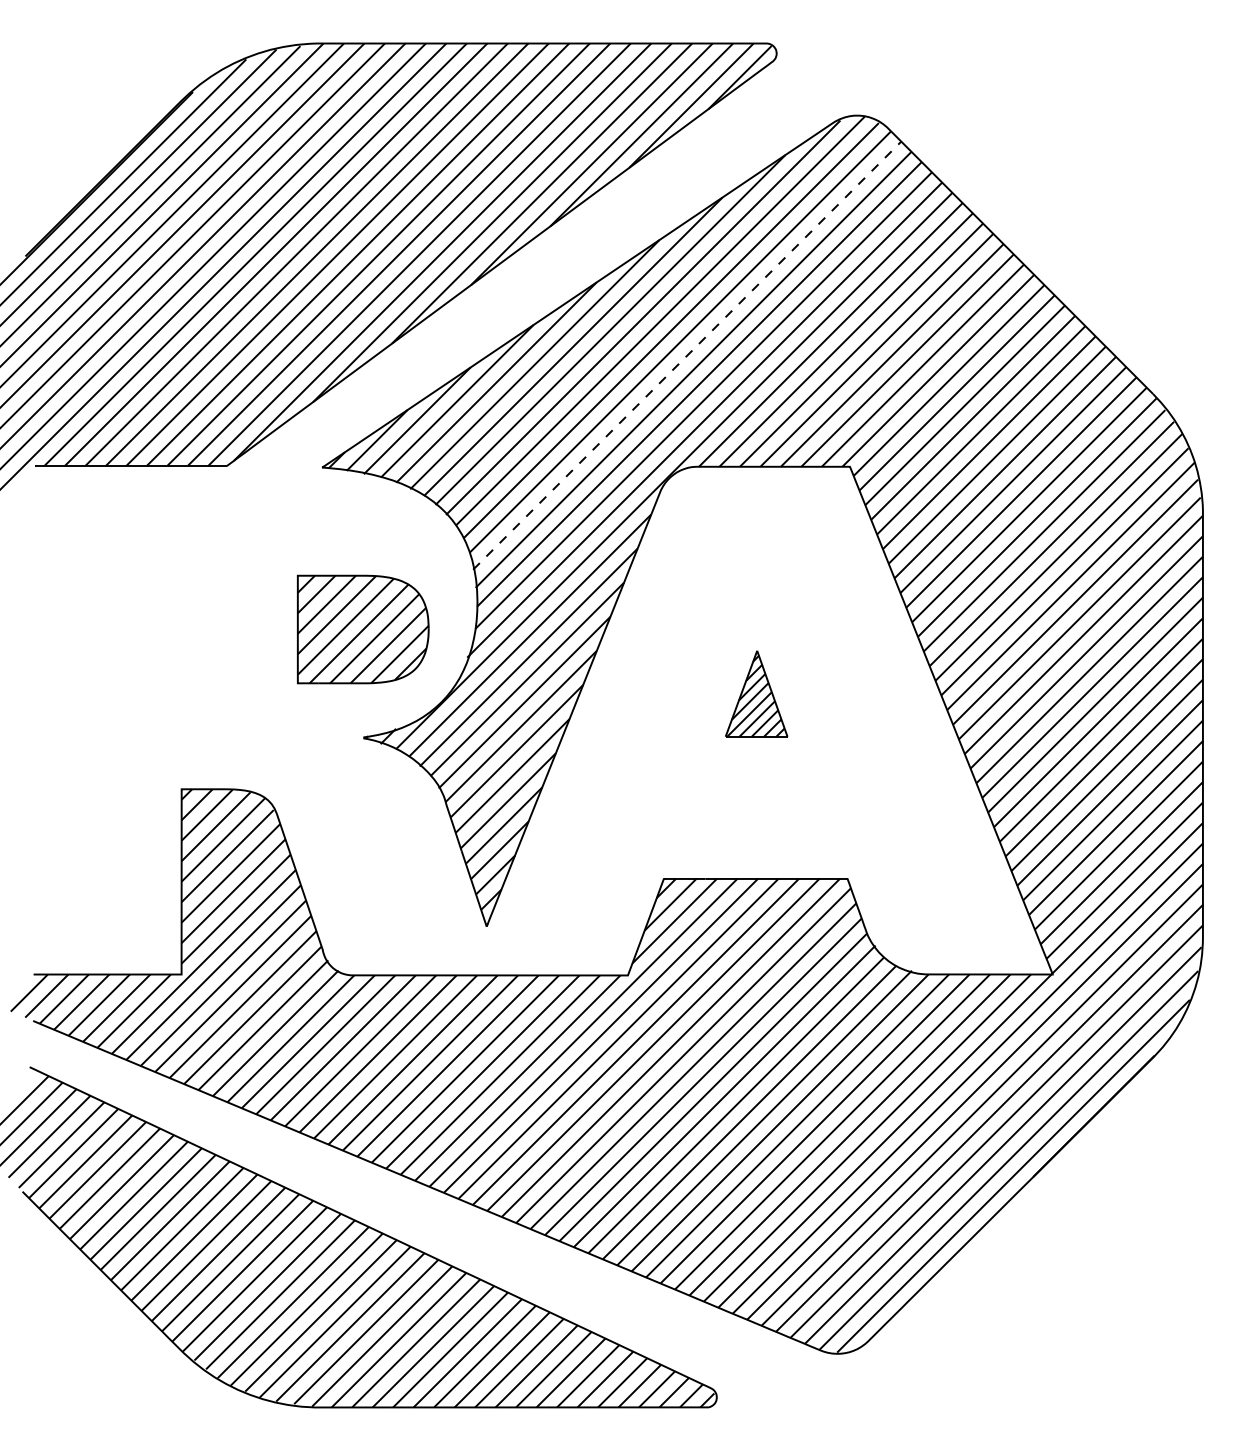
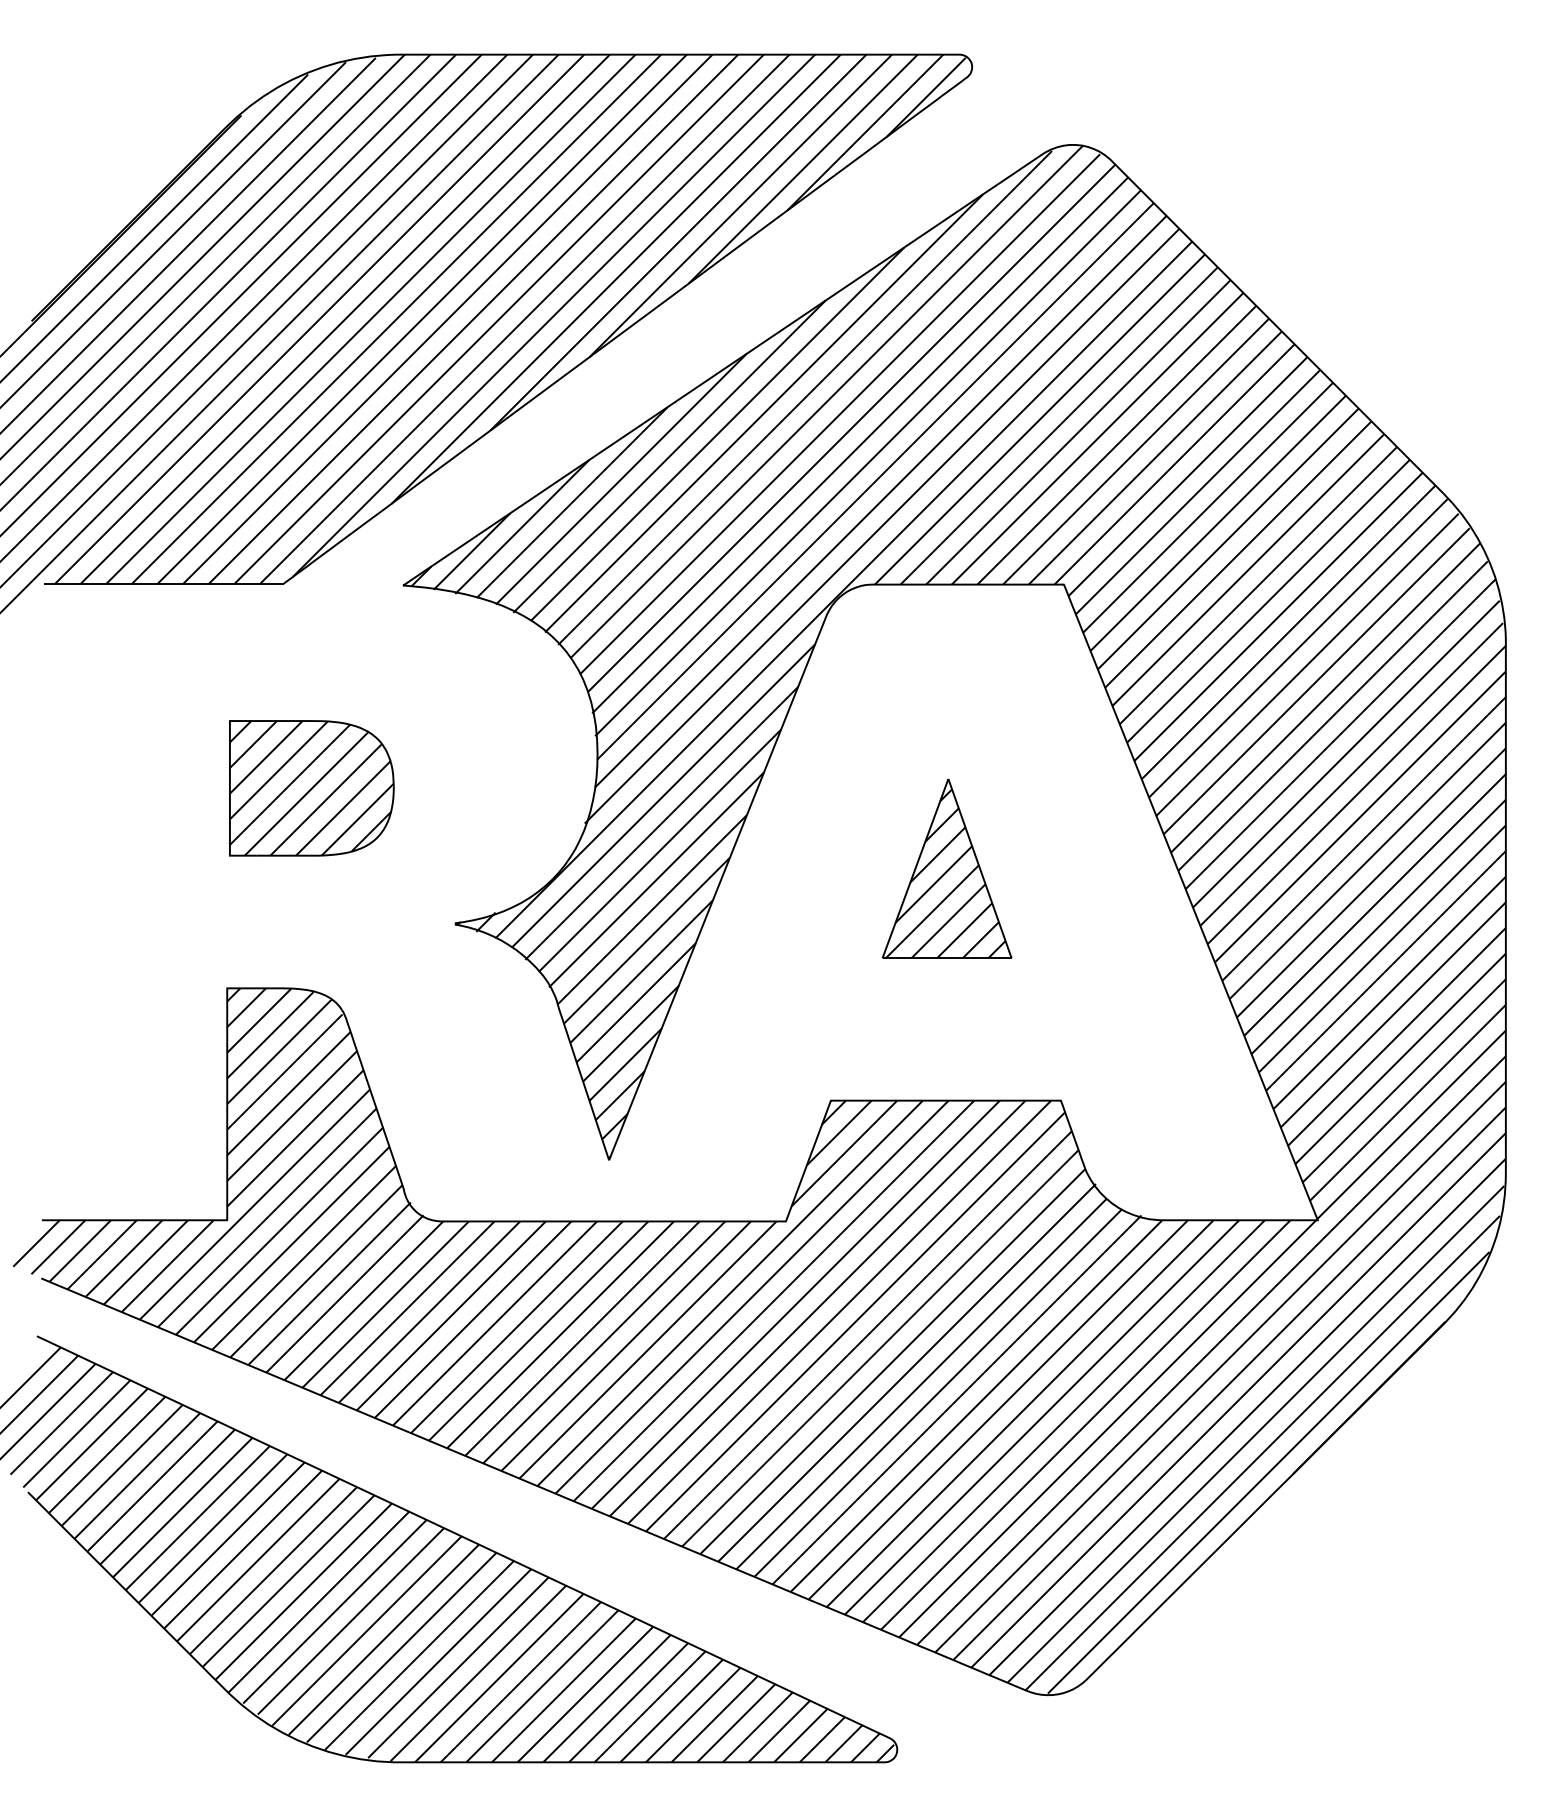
line: (687, 355) -> (860, 445), dashed -> solid
part: (363, 629) -> (312, 788), moved
part: (756, 693) -> (946, 868), size x1.67

